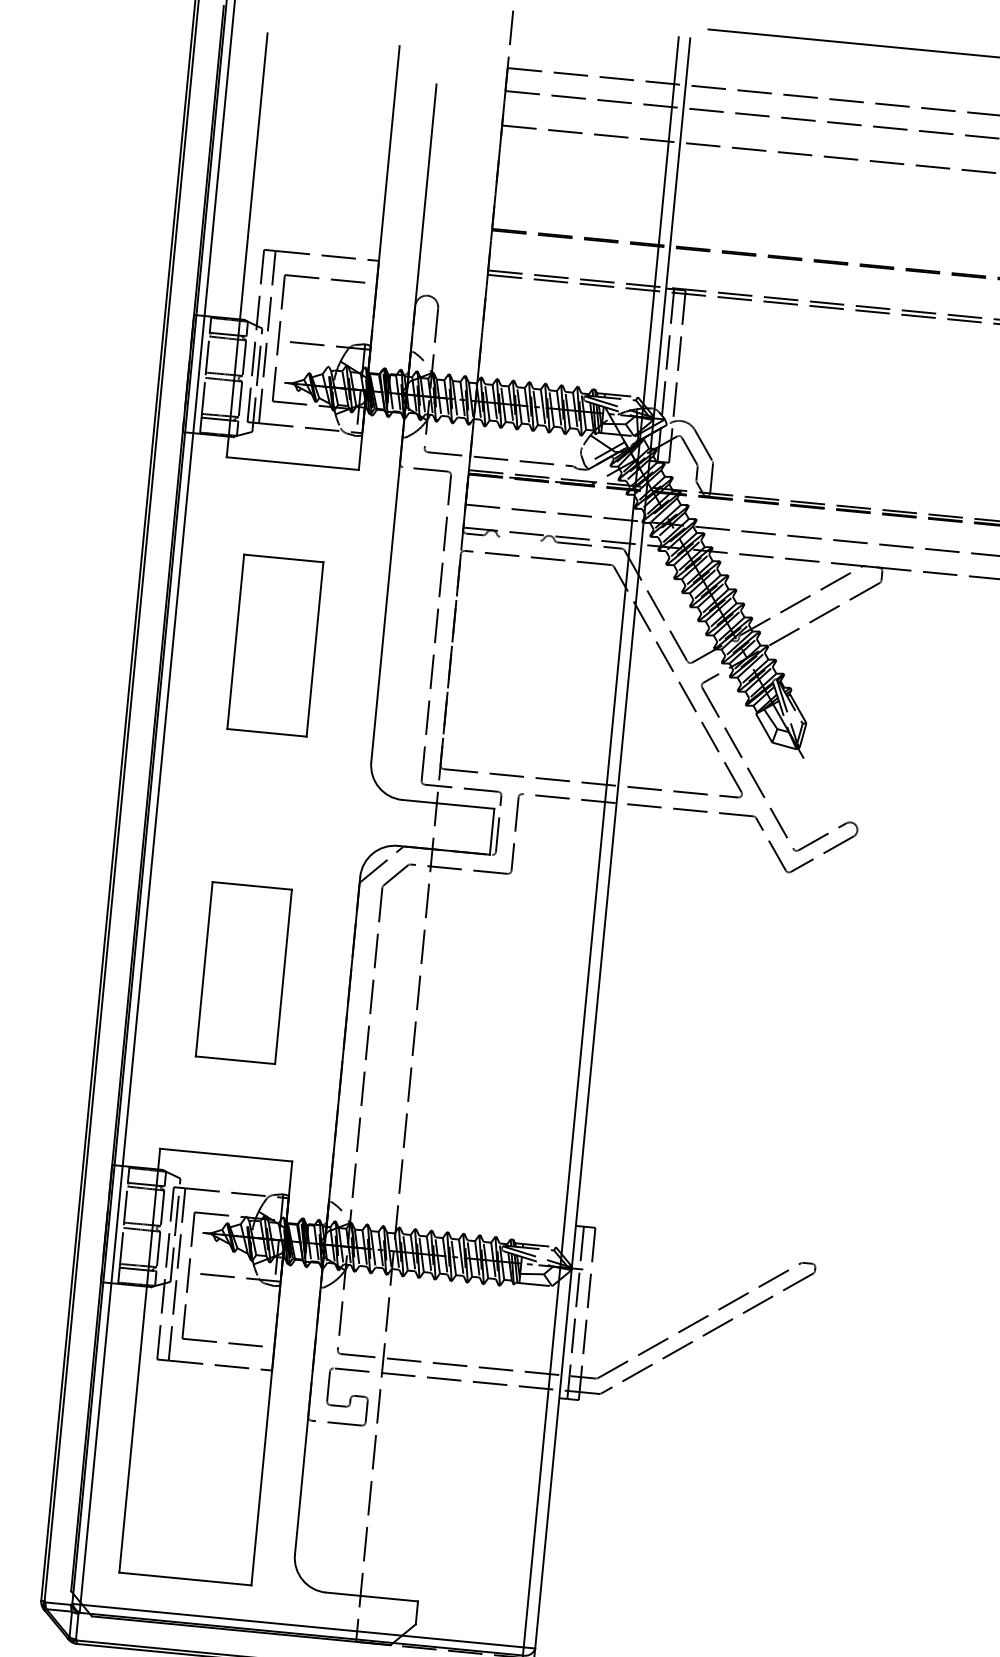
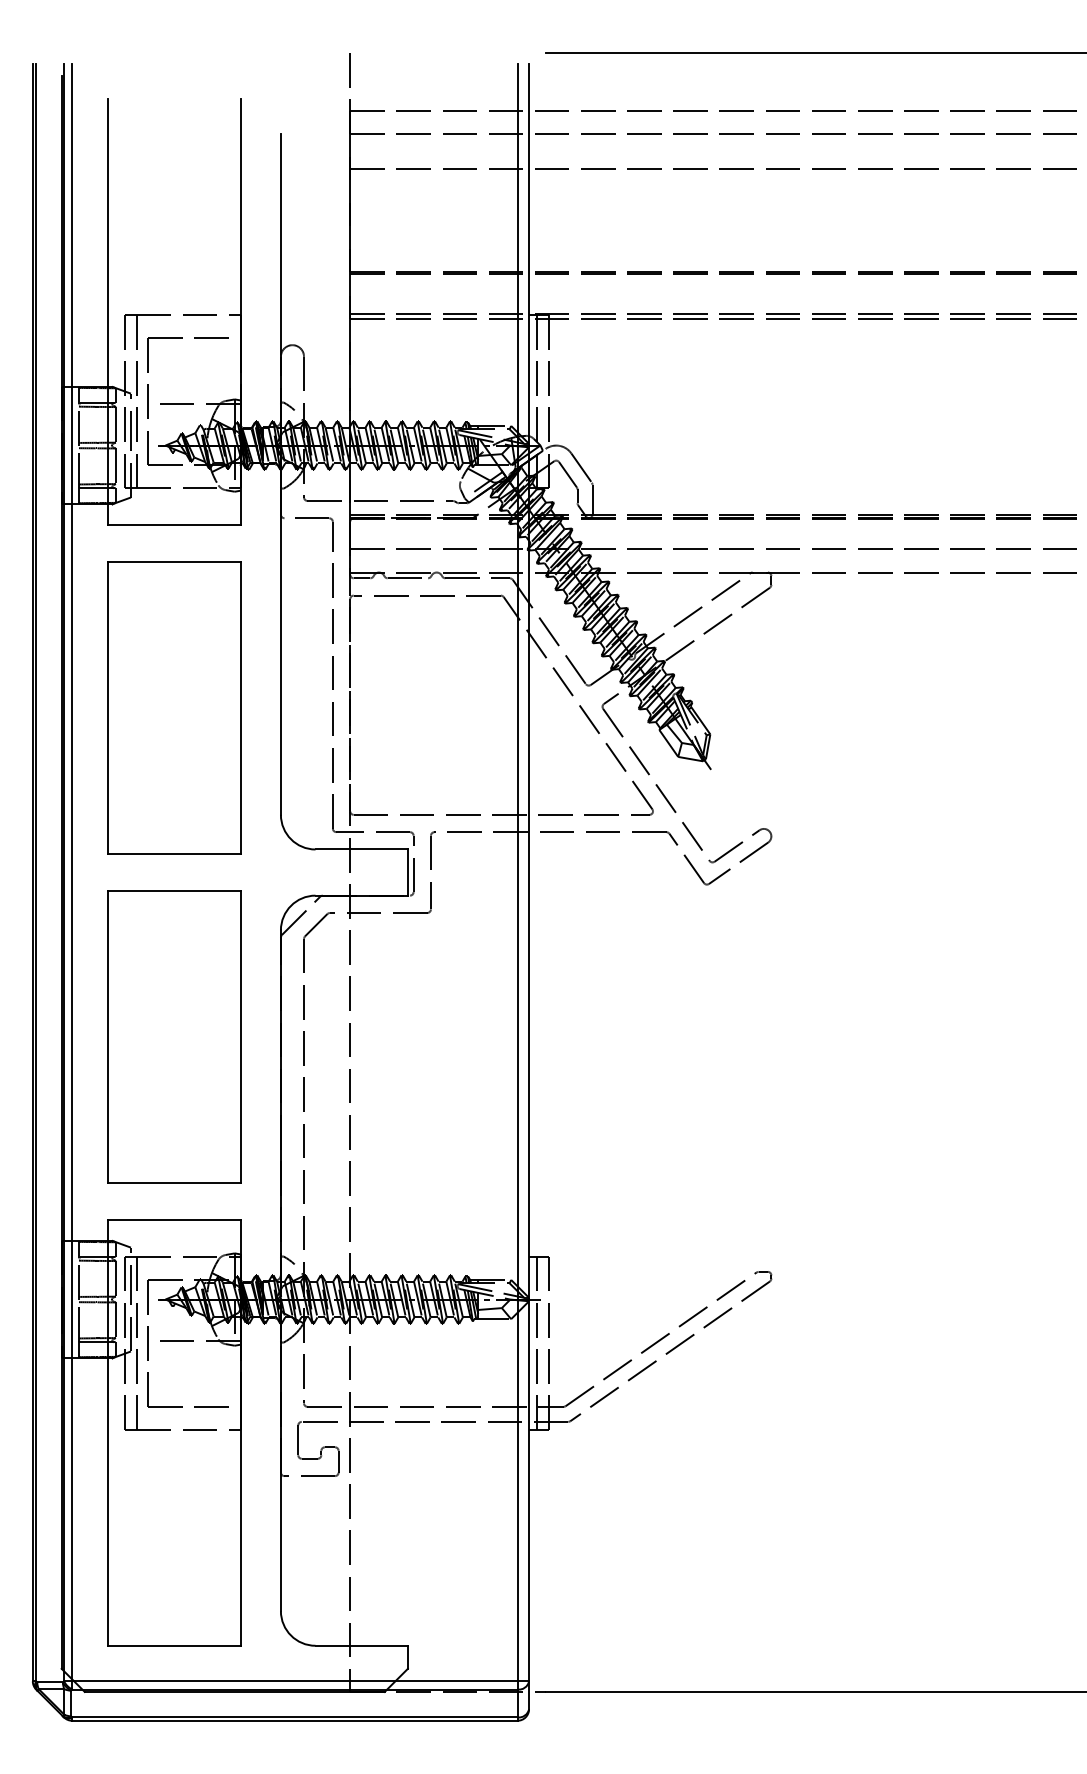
line: (519, 539) -> (407, 578), added
part: (275, 645) -> (174, 707), size x1.67
part: (244, 972) -> (174, 1036), size x1.67

